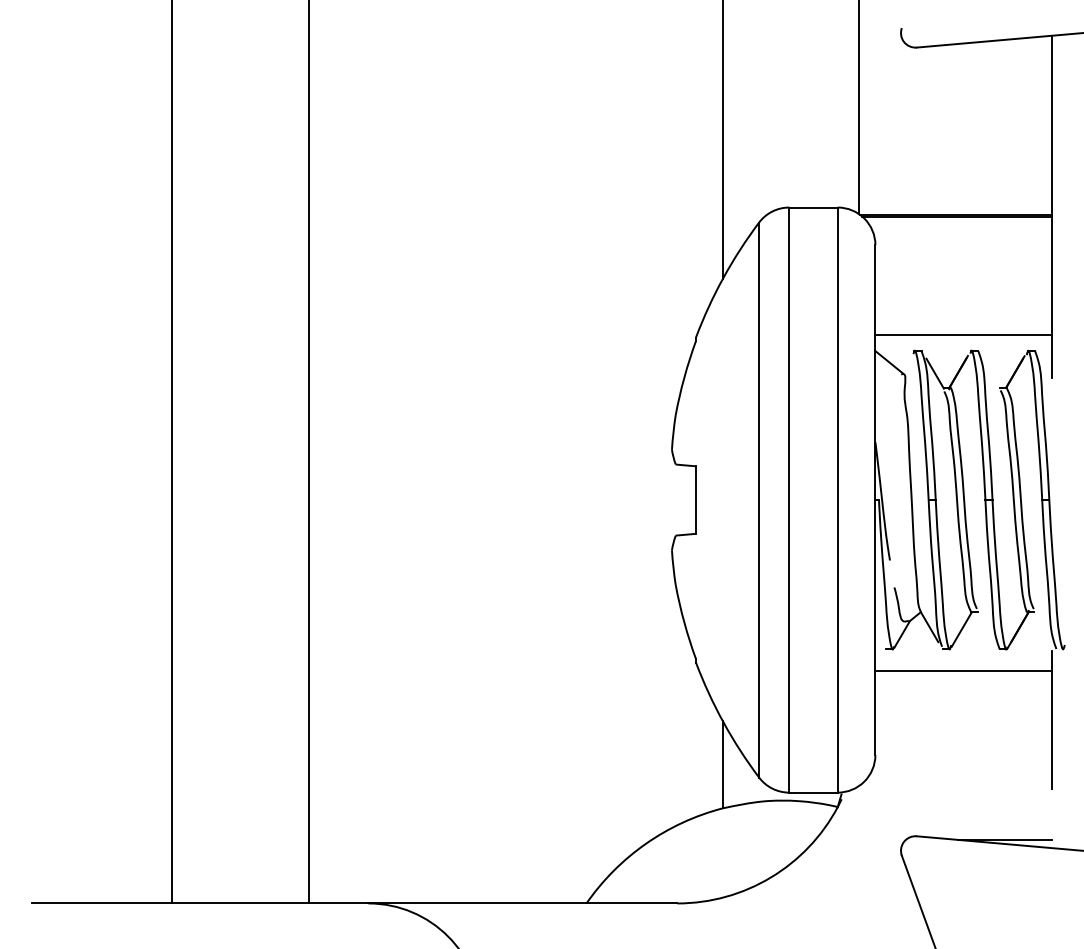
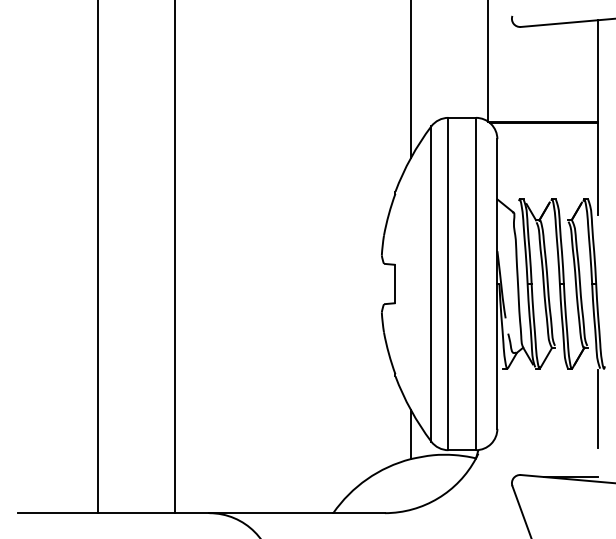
line: (963, 335) -> (547, 190), removed
line: (963, 671) -> (547, 381), removed

